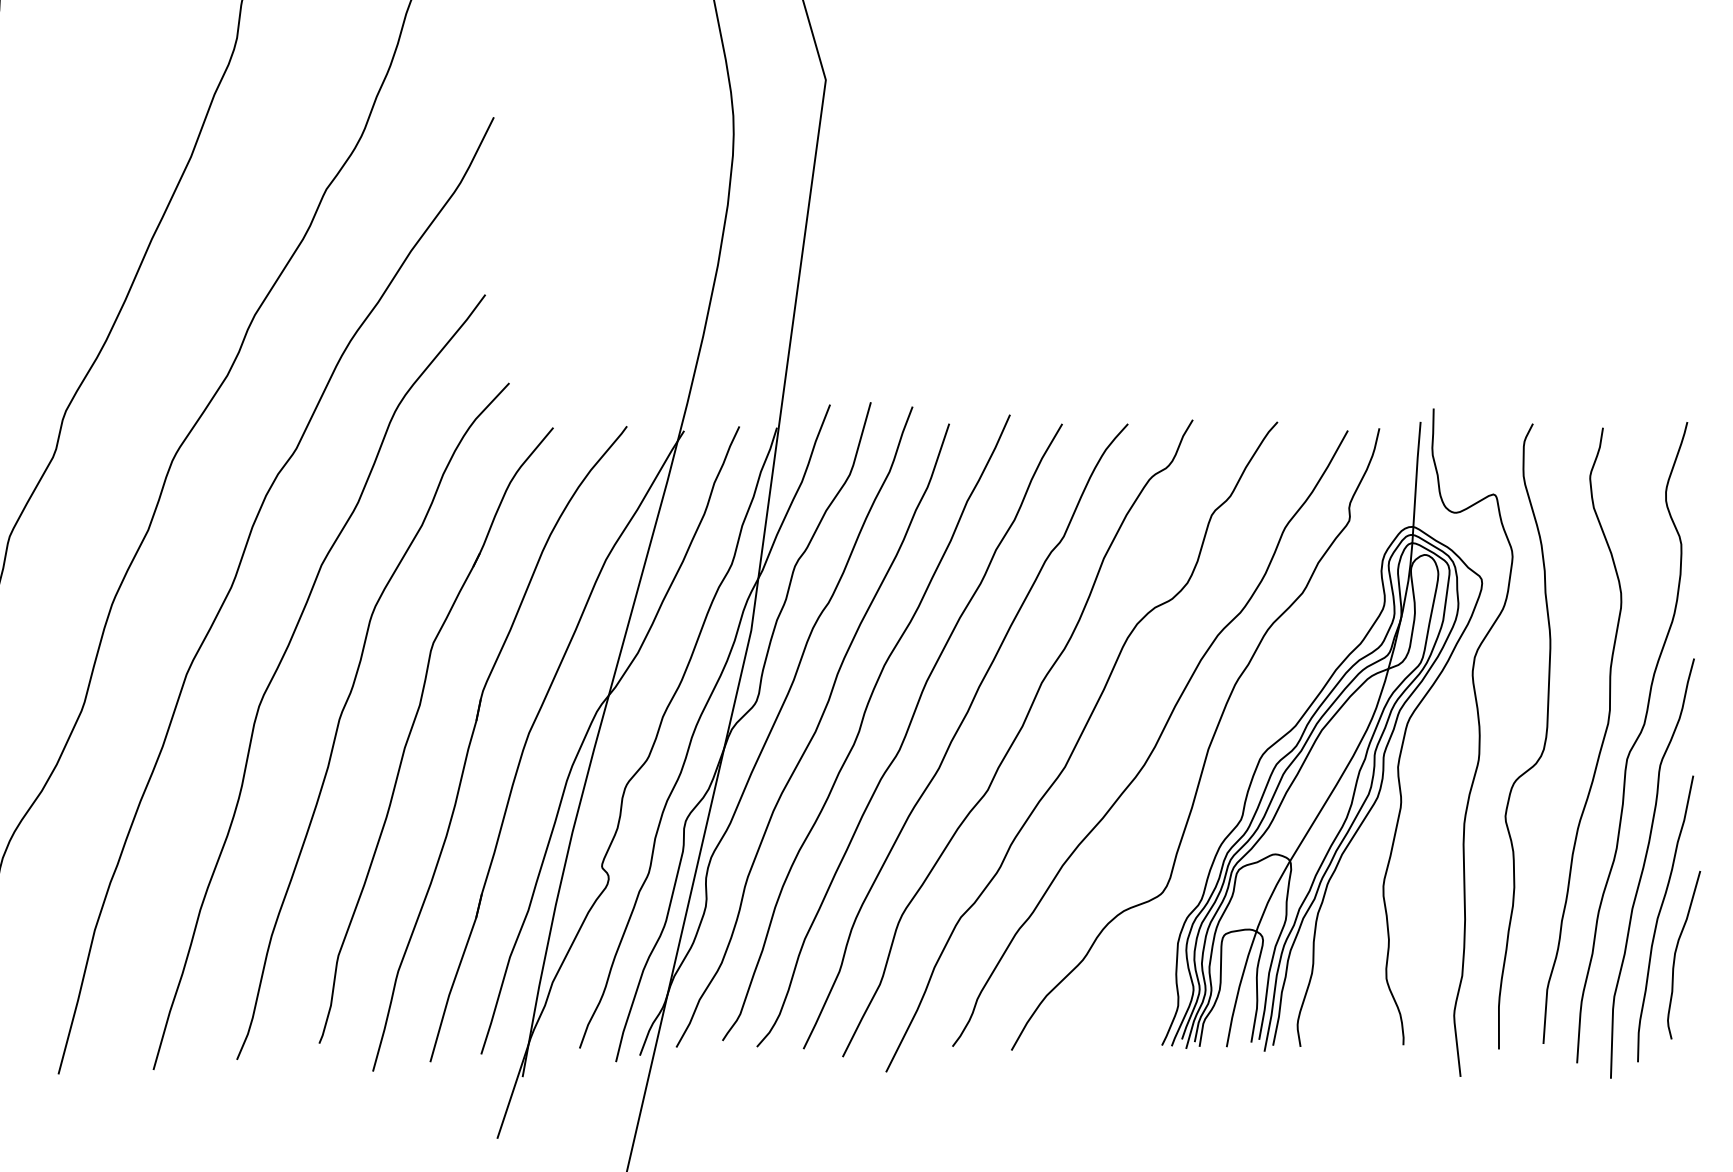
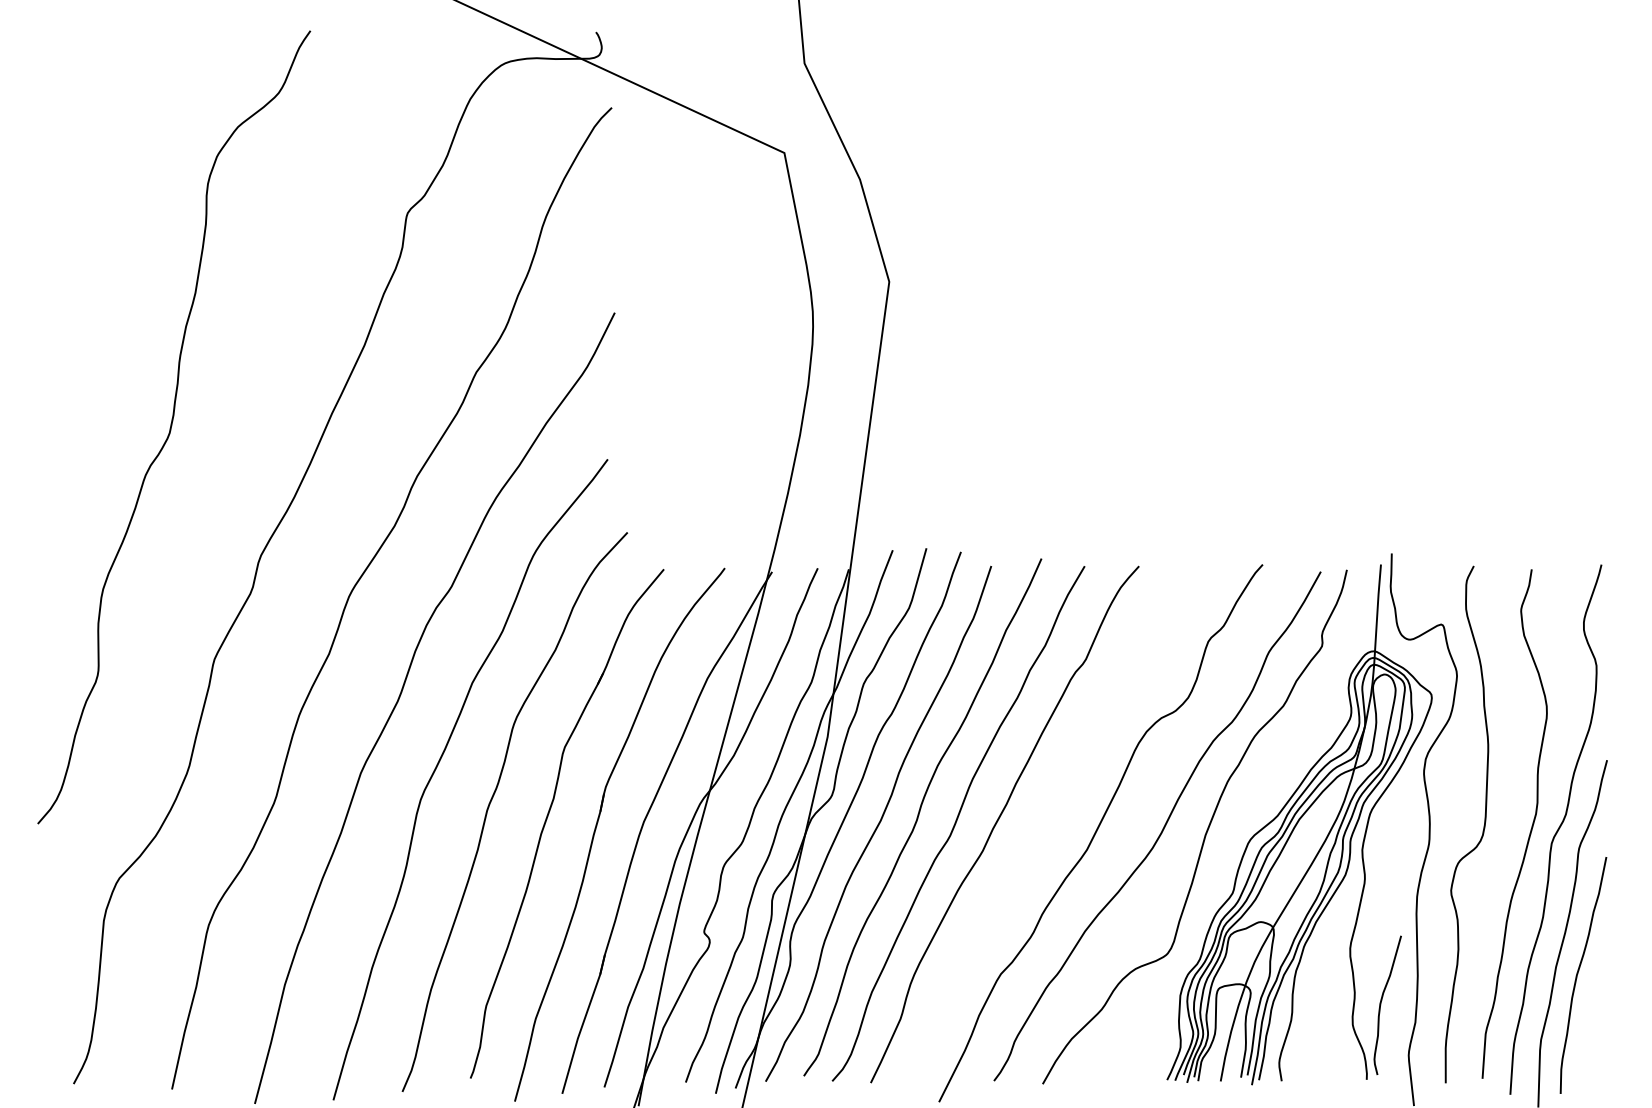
curve: (1017, 737) -> (1047, 825), removed
curve: (1676, 954) -> (1381, 1004), moved

